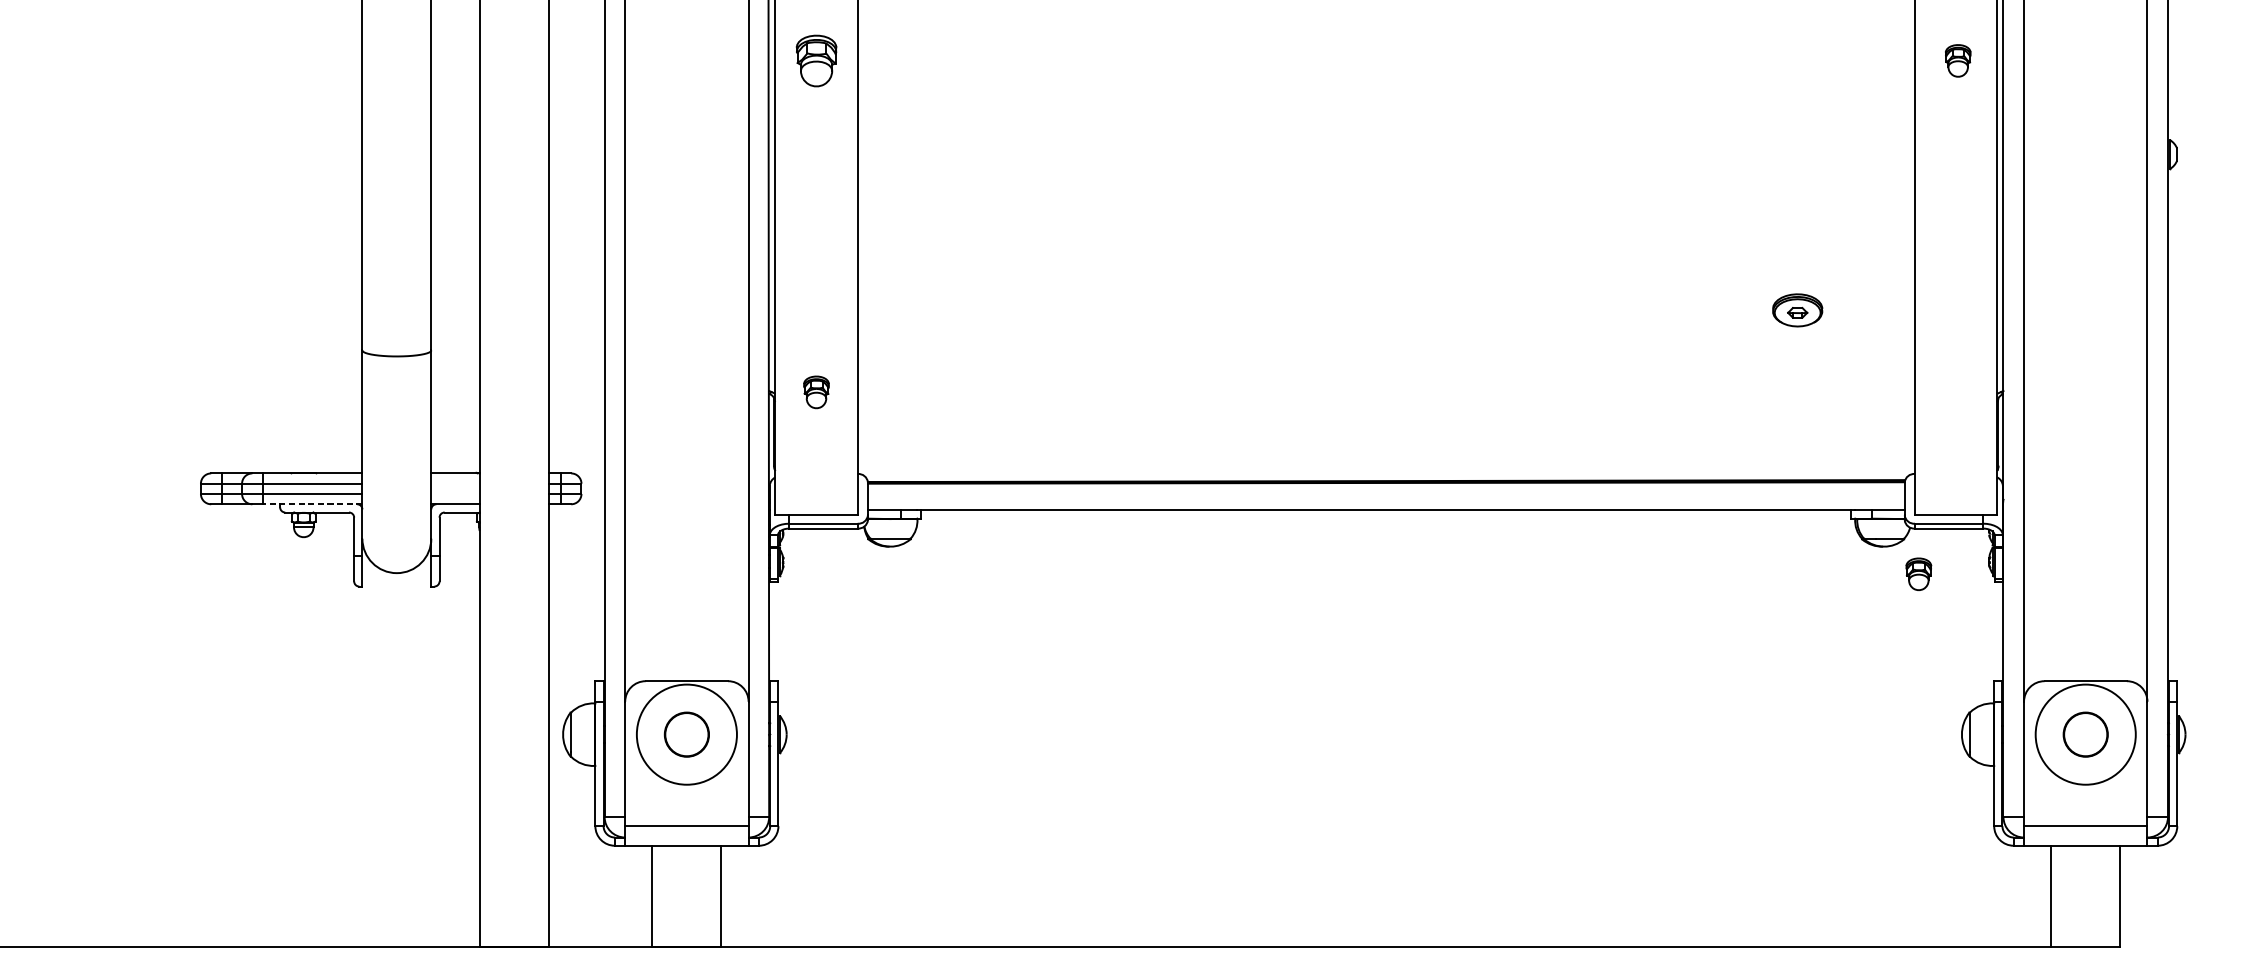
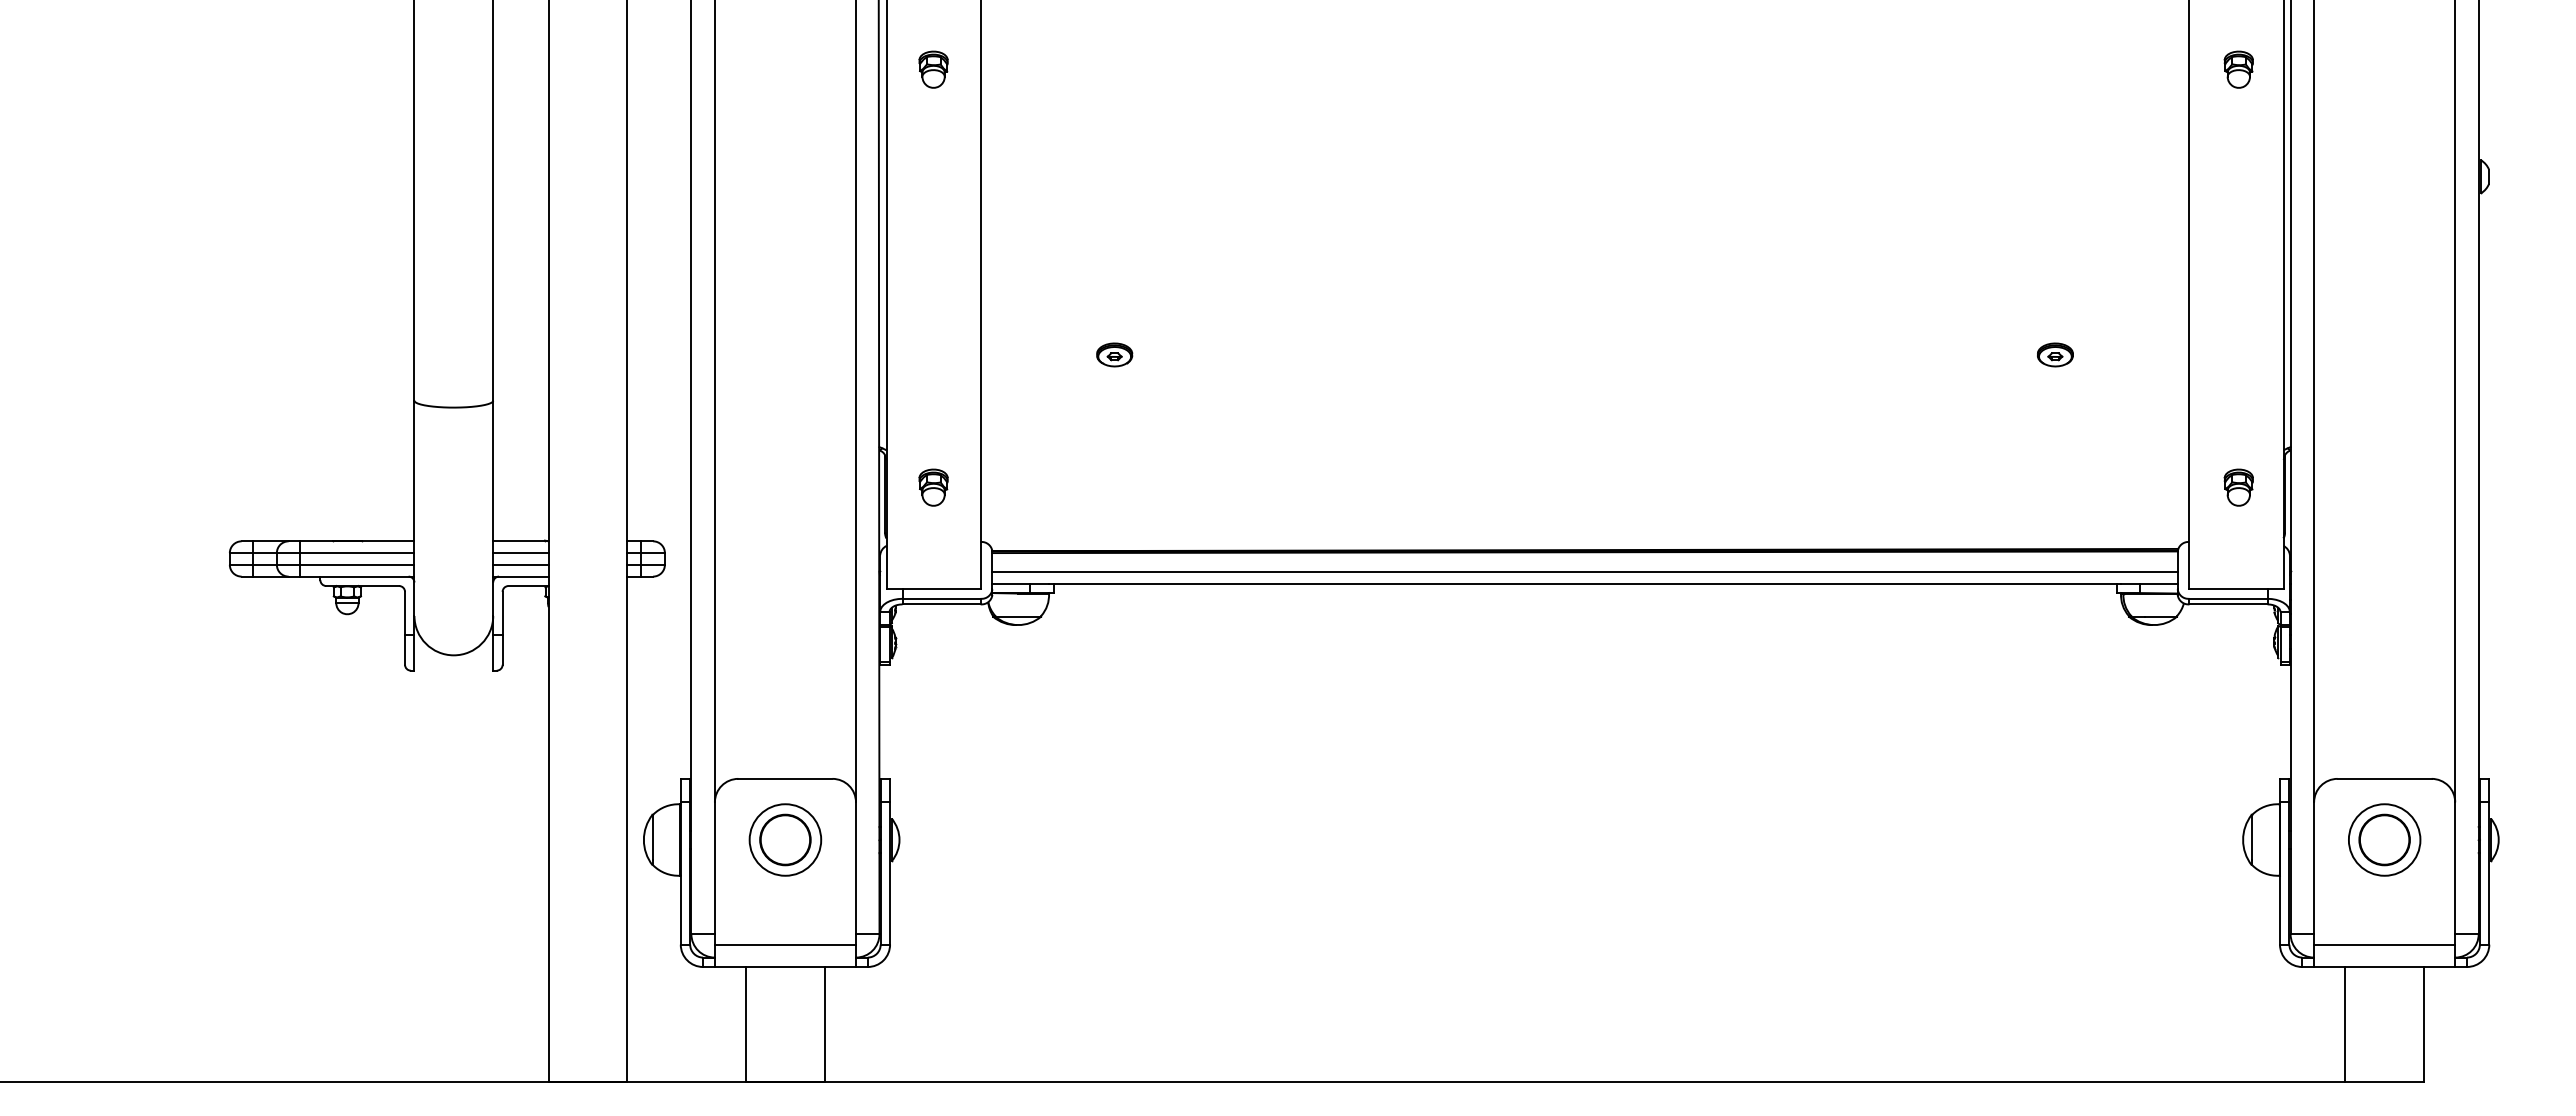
part: (816, 60) -> (933, 69), size x0.62
part: (974, 309) -> (1114, 354), added
part: (1797, 309) -> (2055, 354), size x0.62
part: (816, 392) -> (933, 487), moved
line: (455, 484) -> (520, 553), added
line: (455, 493) -> (520, 564), added
line: (1385, 499) -> (1584, 571), added
line: (311, 504) -> (356, 576), dashed -> solid
part: (1918, 574) -> (2238, 487), moved
circle: (686, 734) -> (785, 839), size x0.62
circle: (2085, 734) -> (2384, 839), size x0.62

